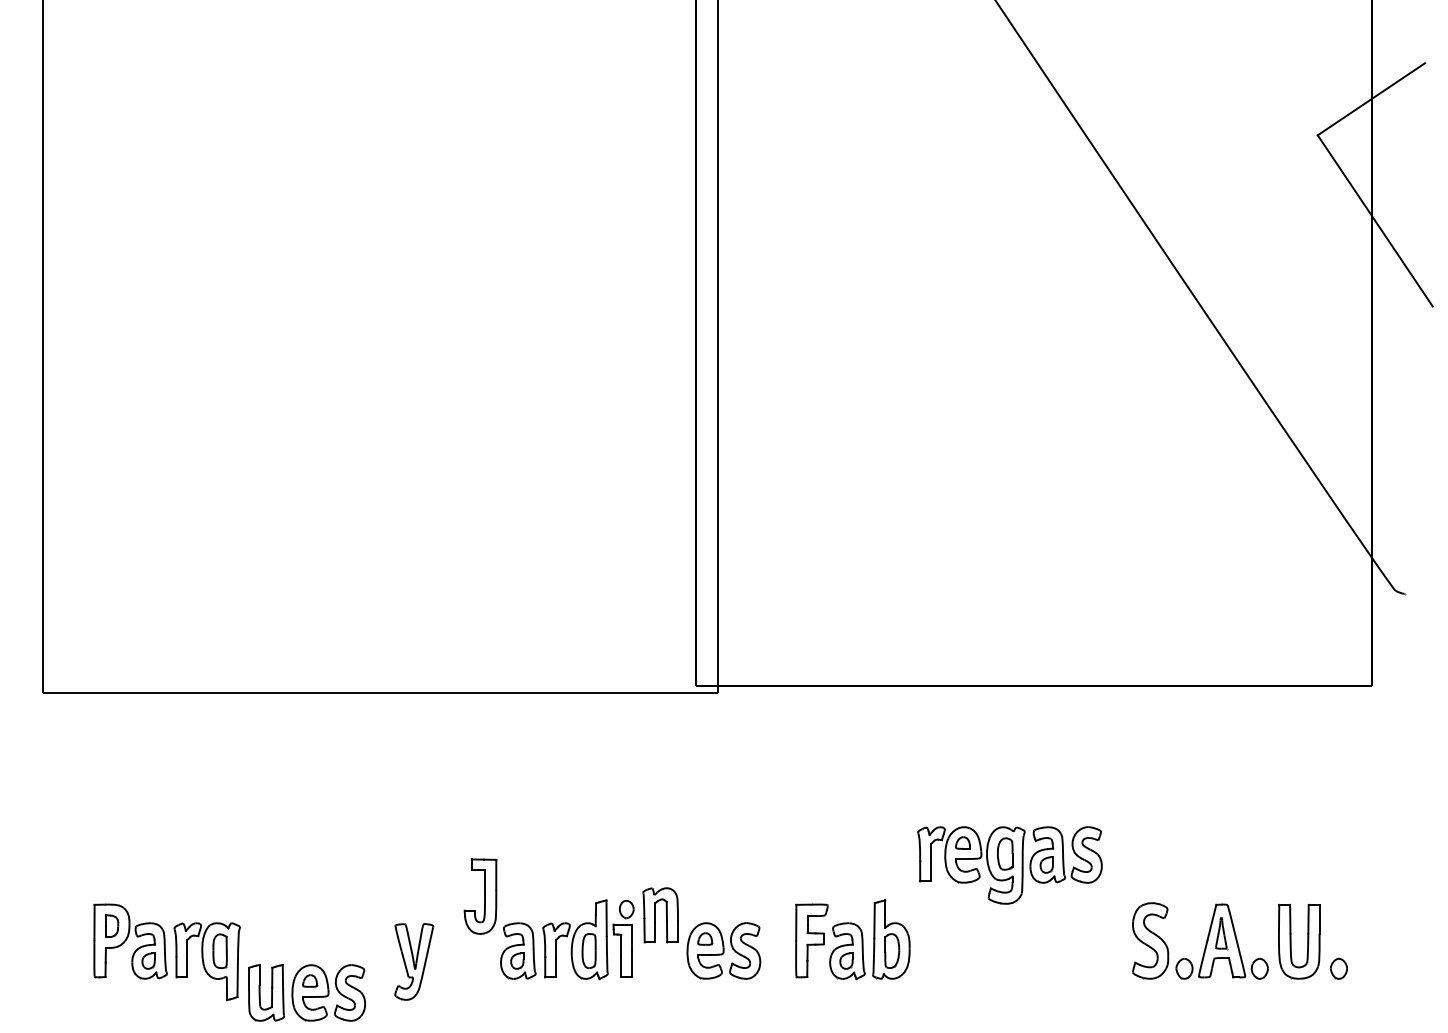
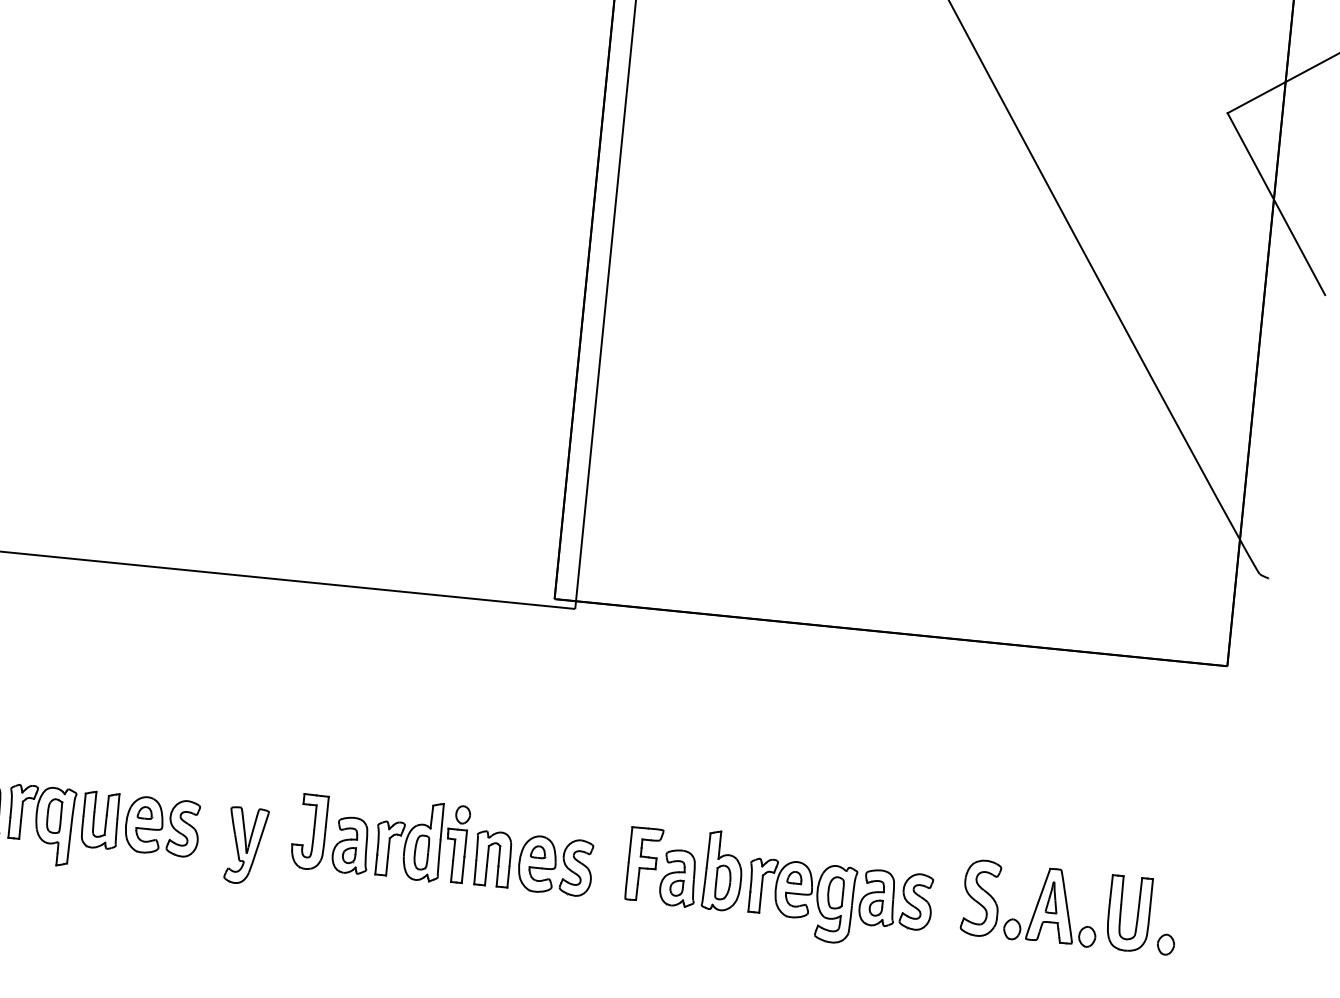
part: (1009, 865) -> (838, 904), moved
part: (480, 896) -> (309, 831), moved
part: (660, 915) -> (492, 859), moved
part: (306, 992) -> (140, 823), moved

